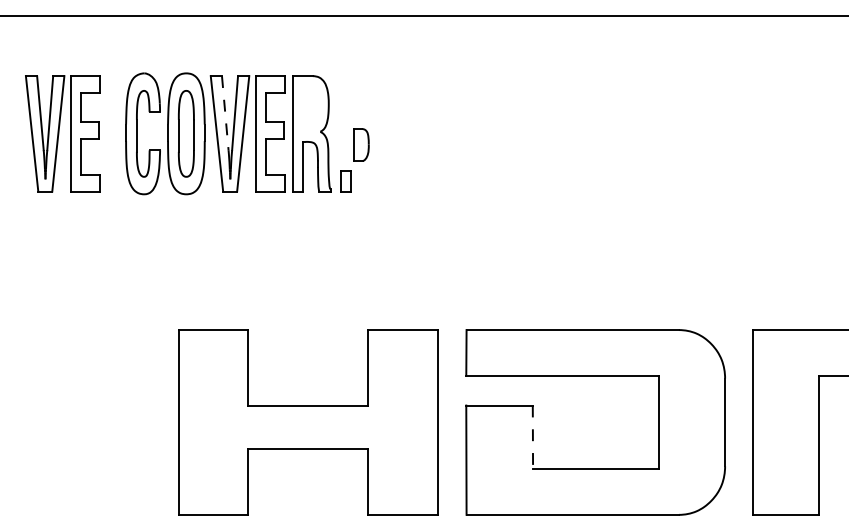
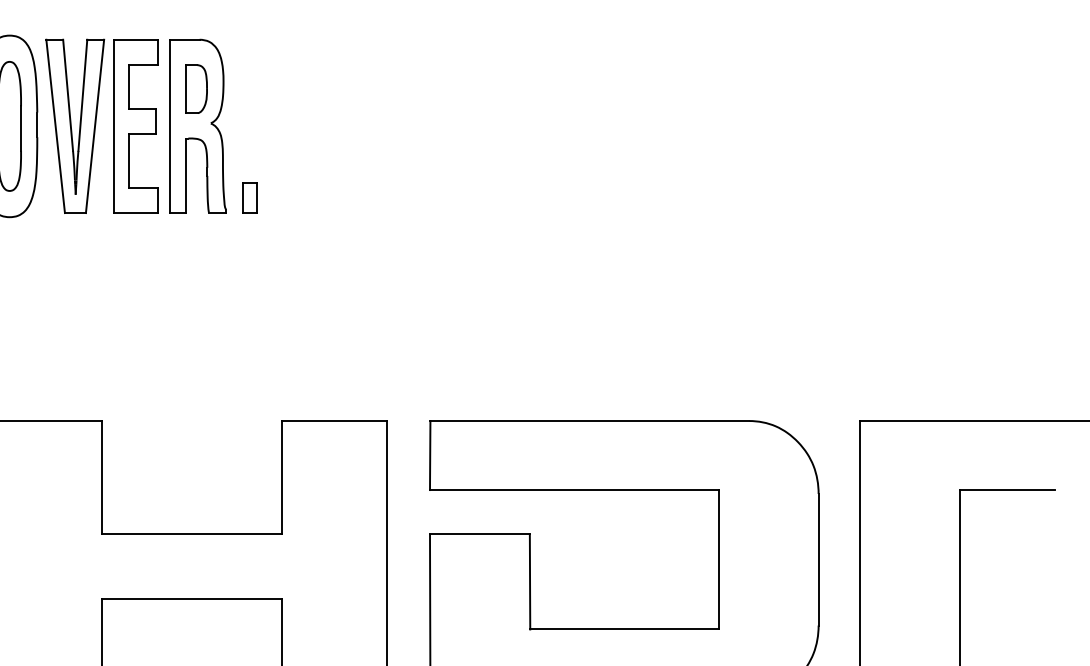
line: (225, 113) -> (68, 95), dashed -> solid
part: (361, 144) -> (196, 88), moved
line: (532, 437) -> (529, 582), dashed -> solid

